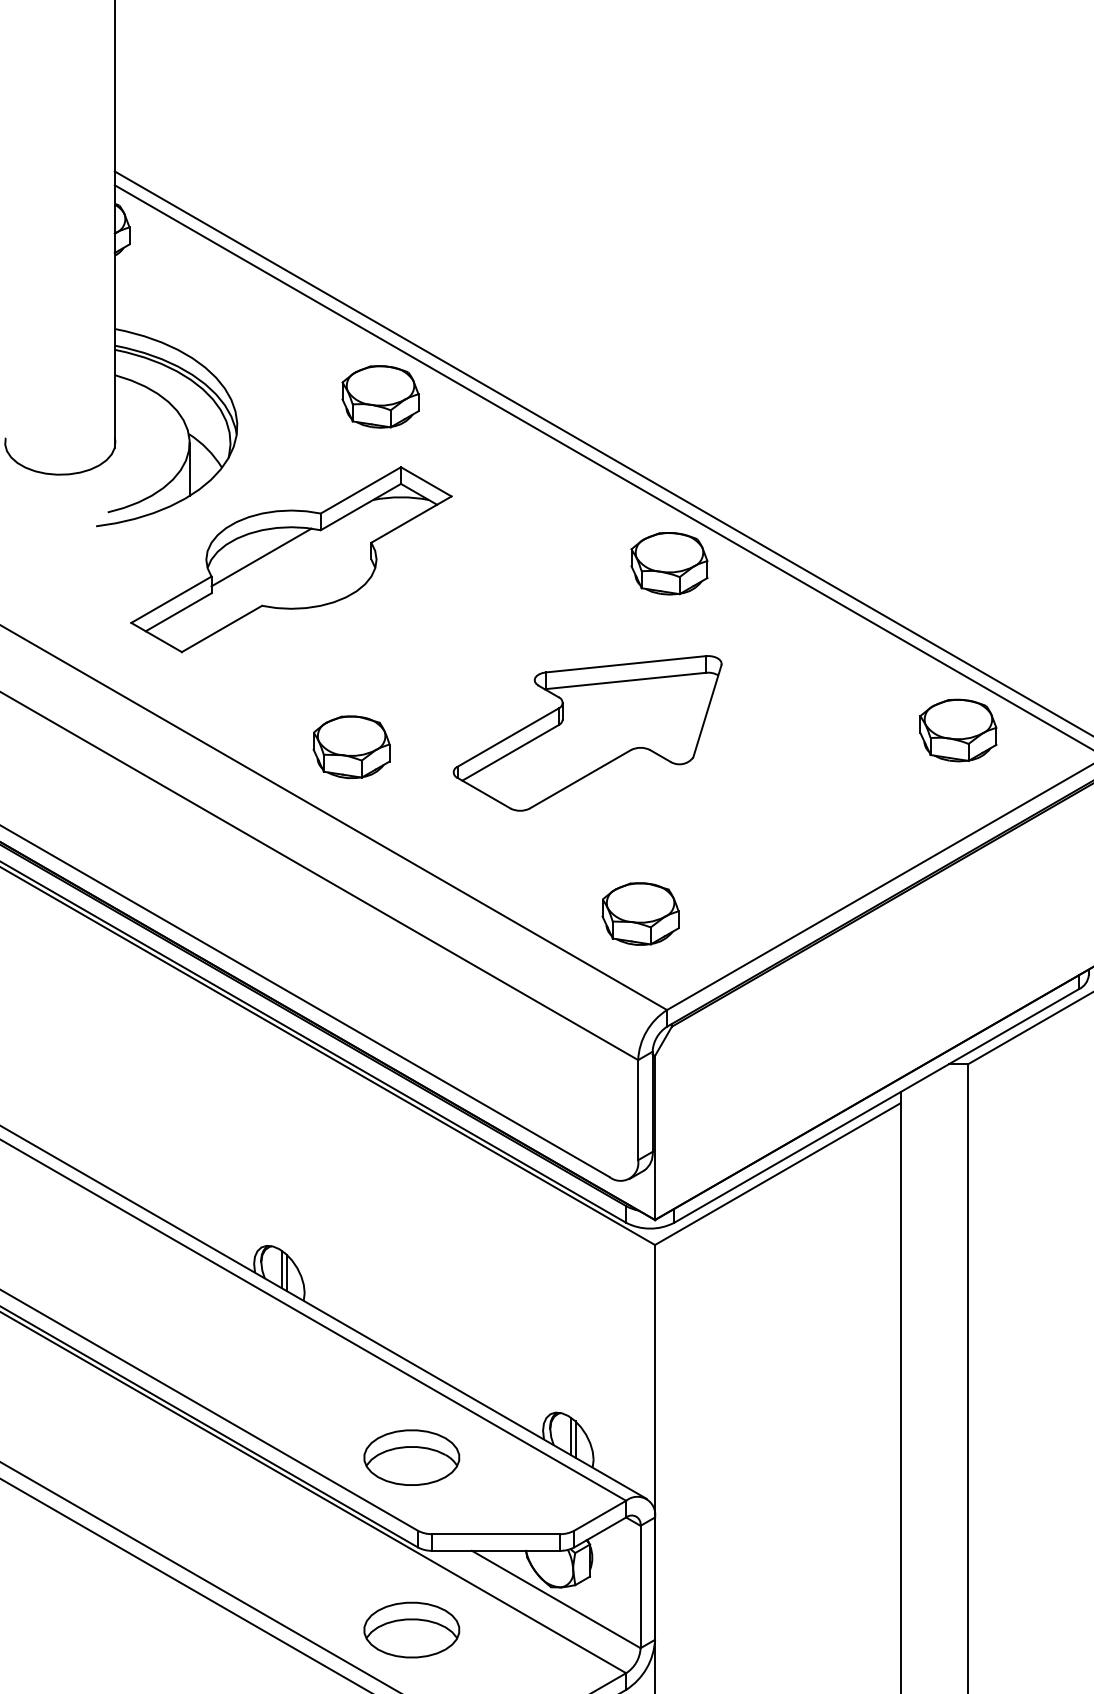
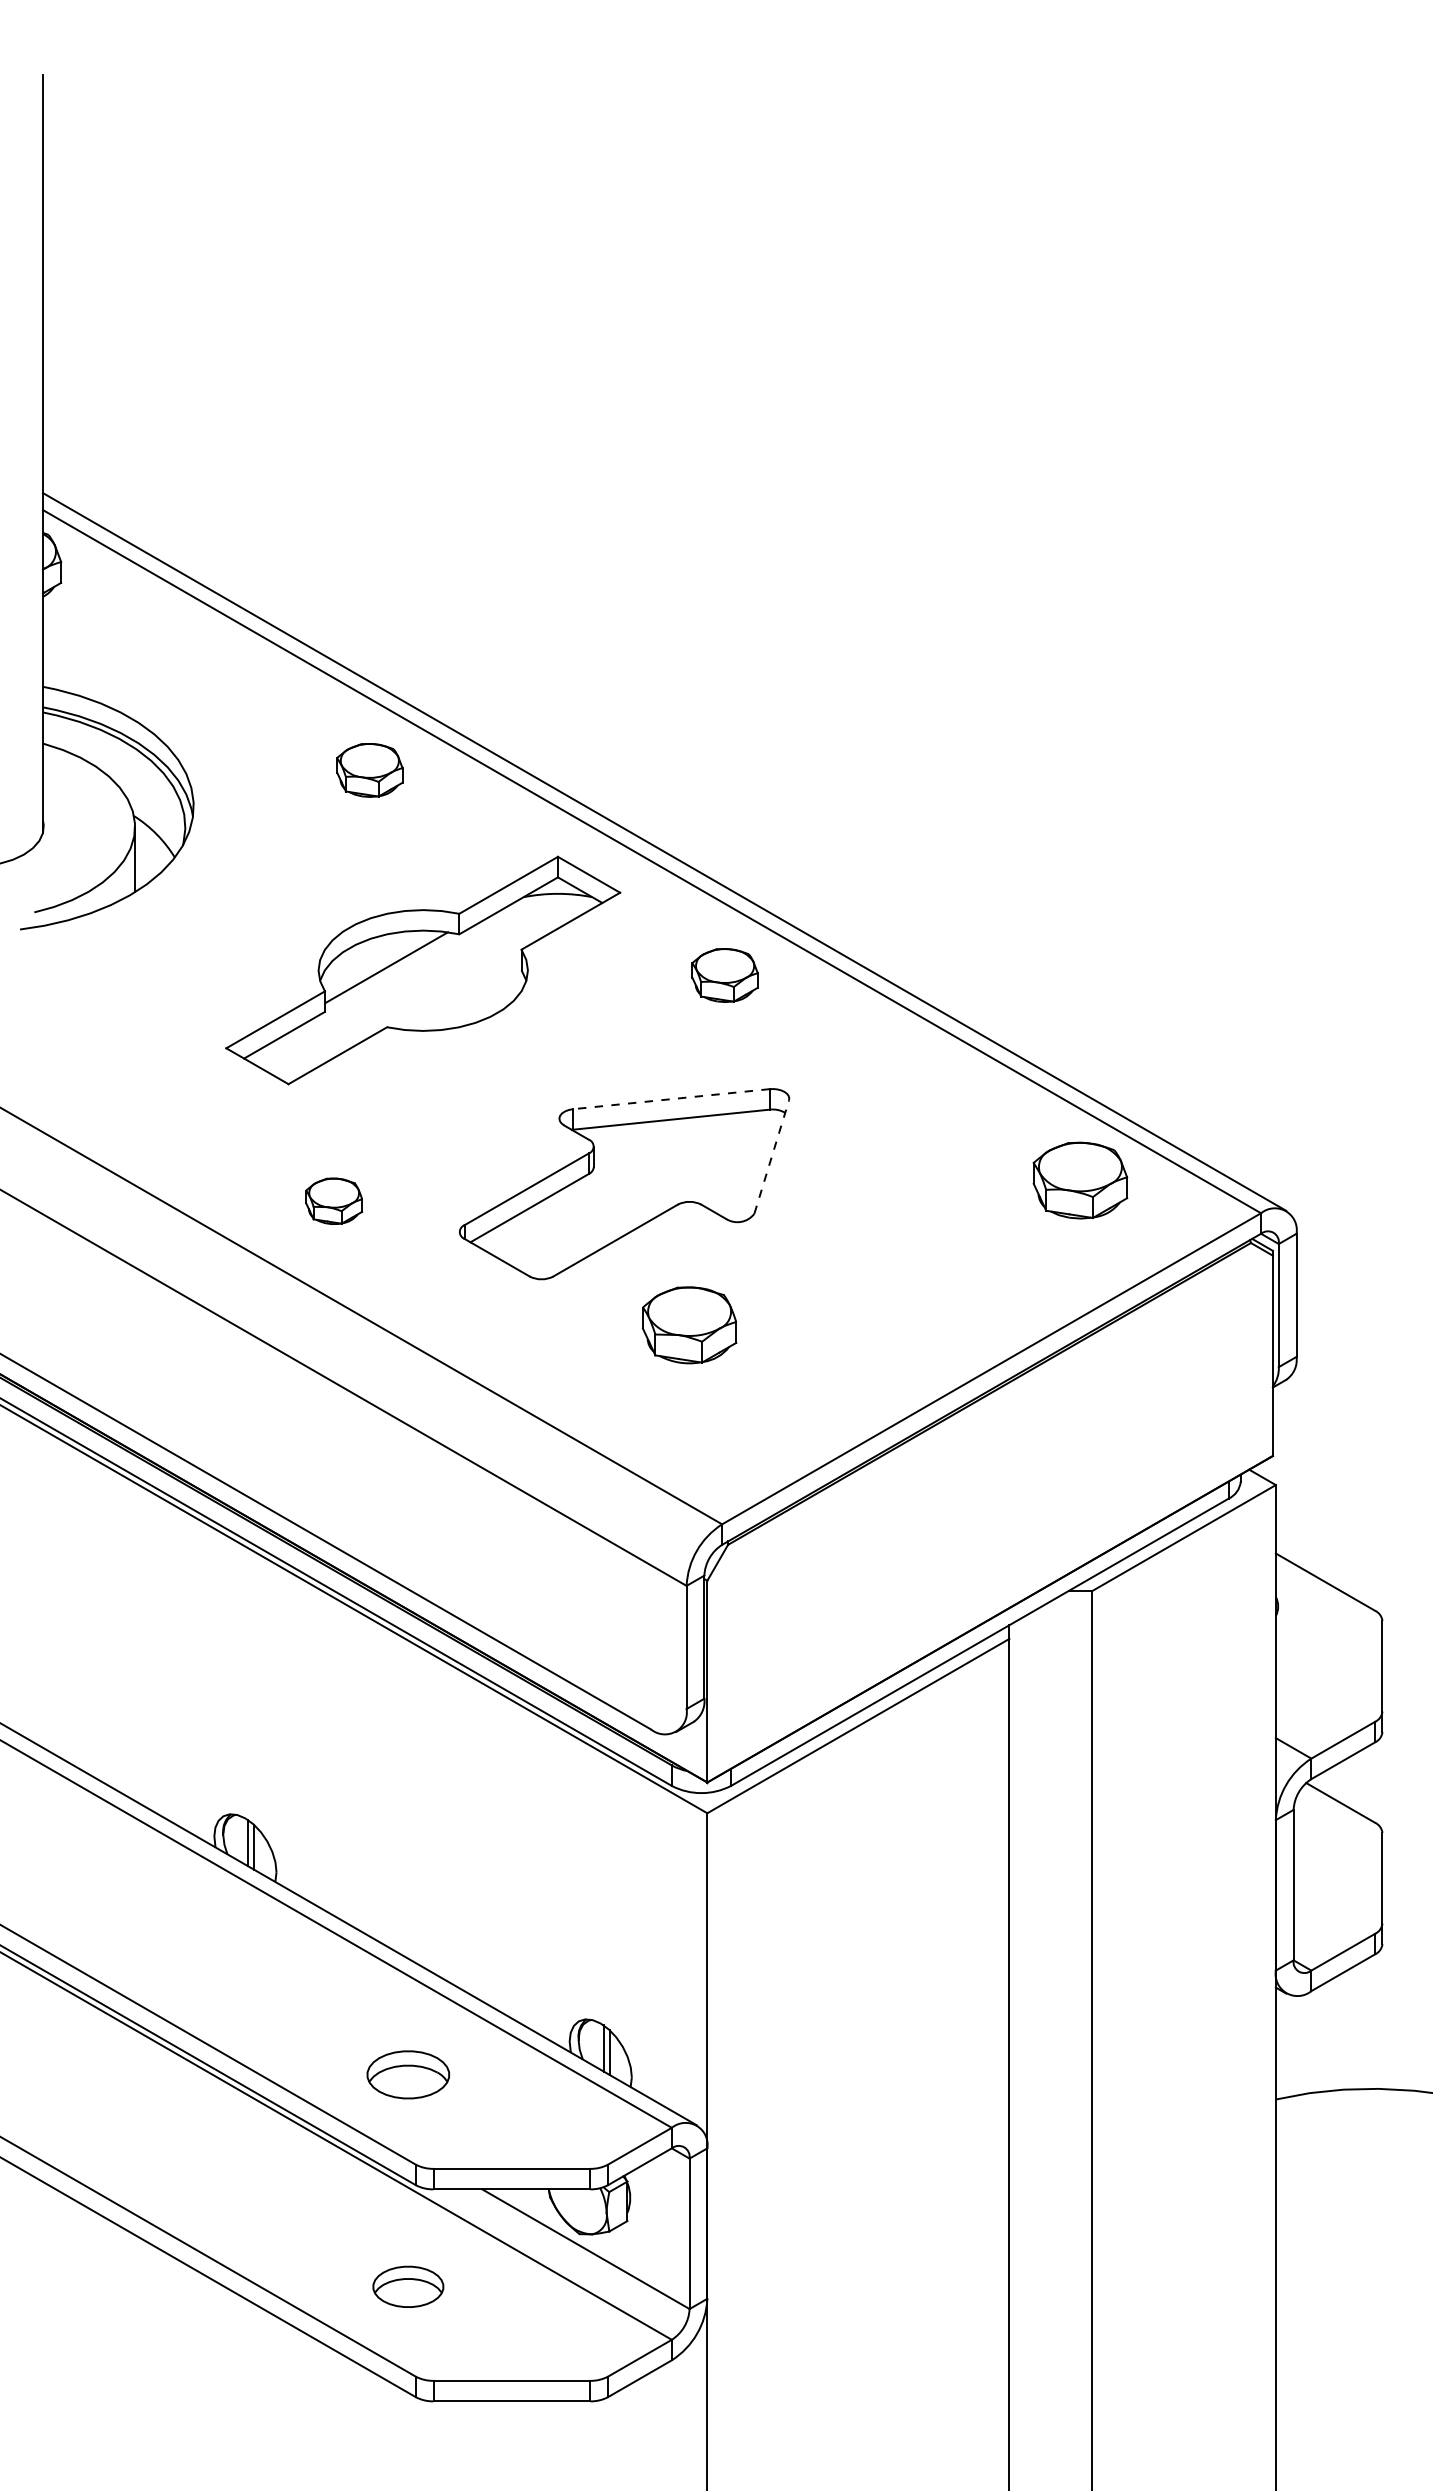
part: (380, 397) -> (369, 770), size x0.7
part: (291, 559) -> (423, 970), moved
part: (668, 563) -> (724, 975), size x0.7
line: (625, 664) -> (671, 1099), solid -> dashed
line: (707, 710) -> (771, 1156), solid -> dashed
part: (351, 747) -> (333, 1201), size x0.6
part: (640, 914) -> (689, 1325), moved
part: (412, 1457) -> (408, 2074), size x0.7
part: (412, 1629) -> (408, 2286), size x0.6

